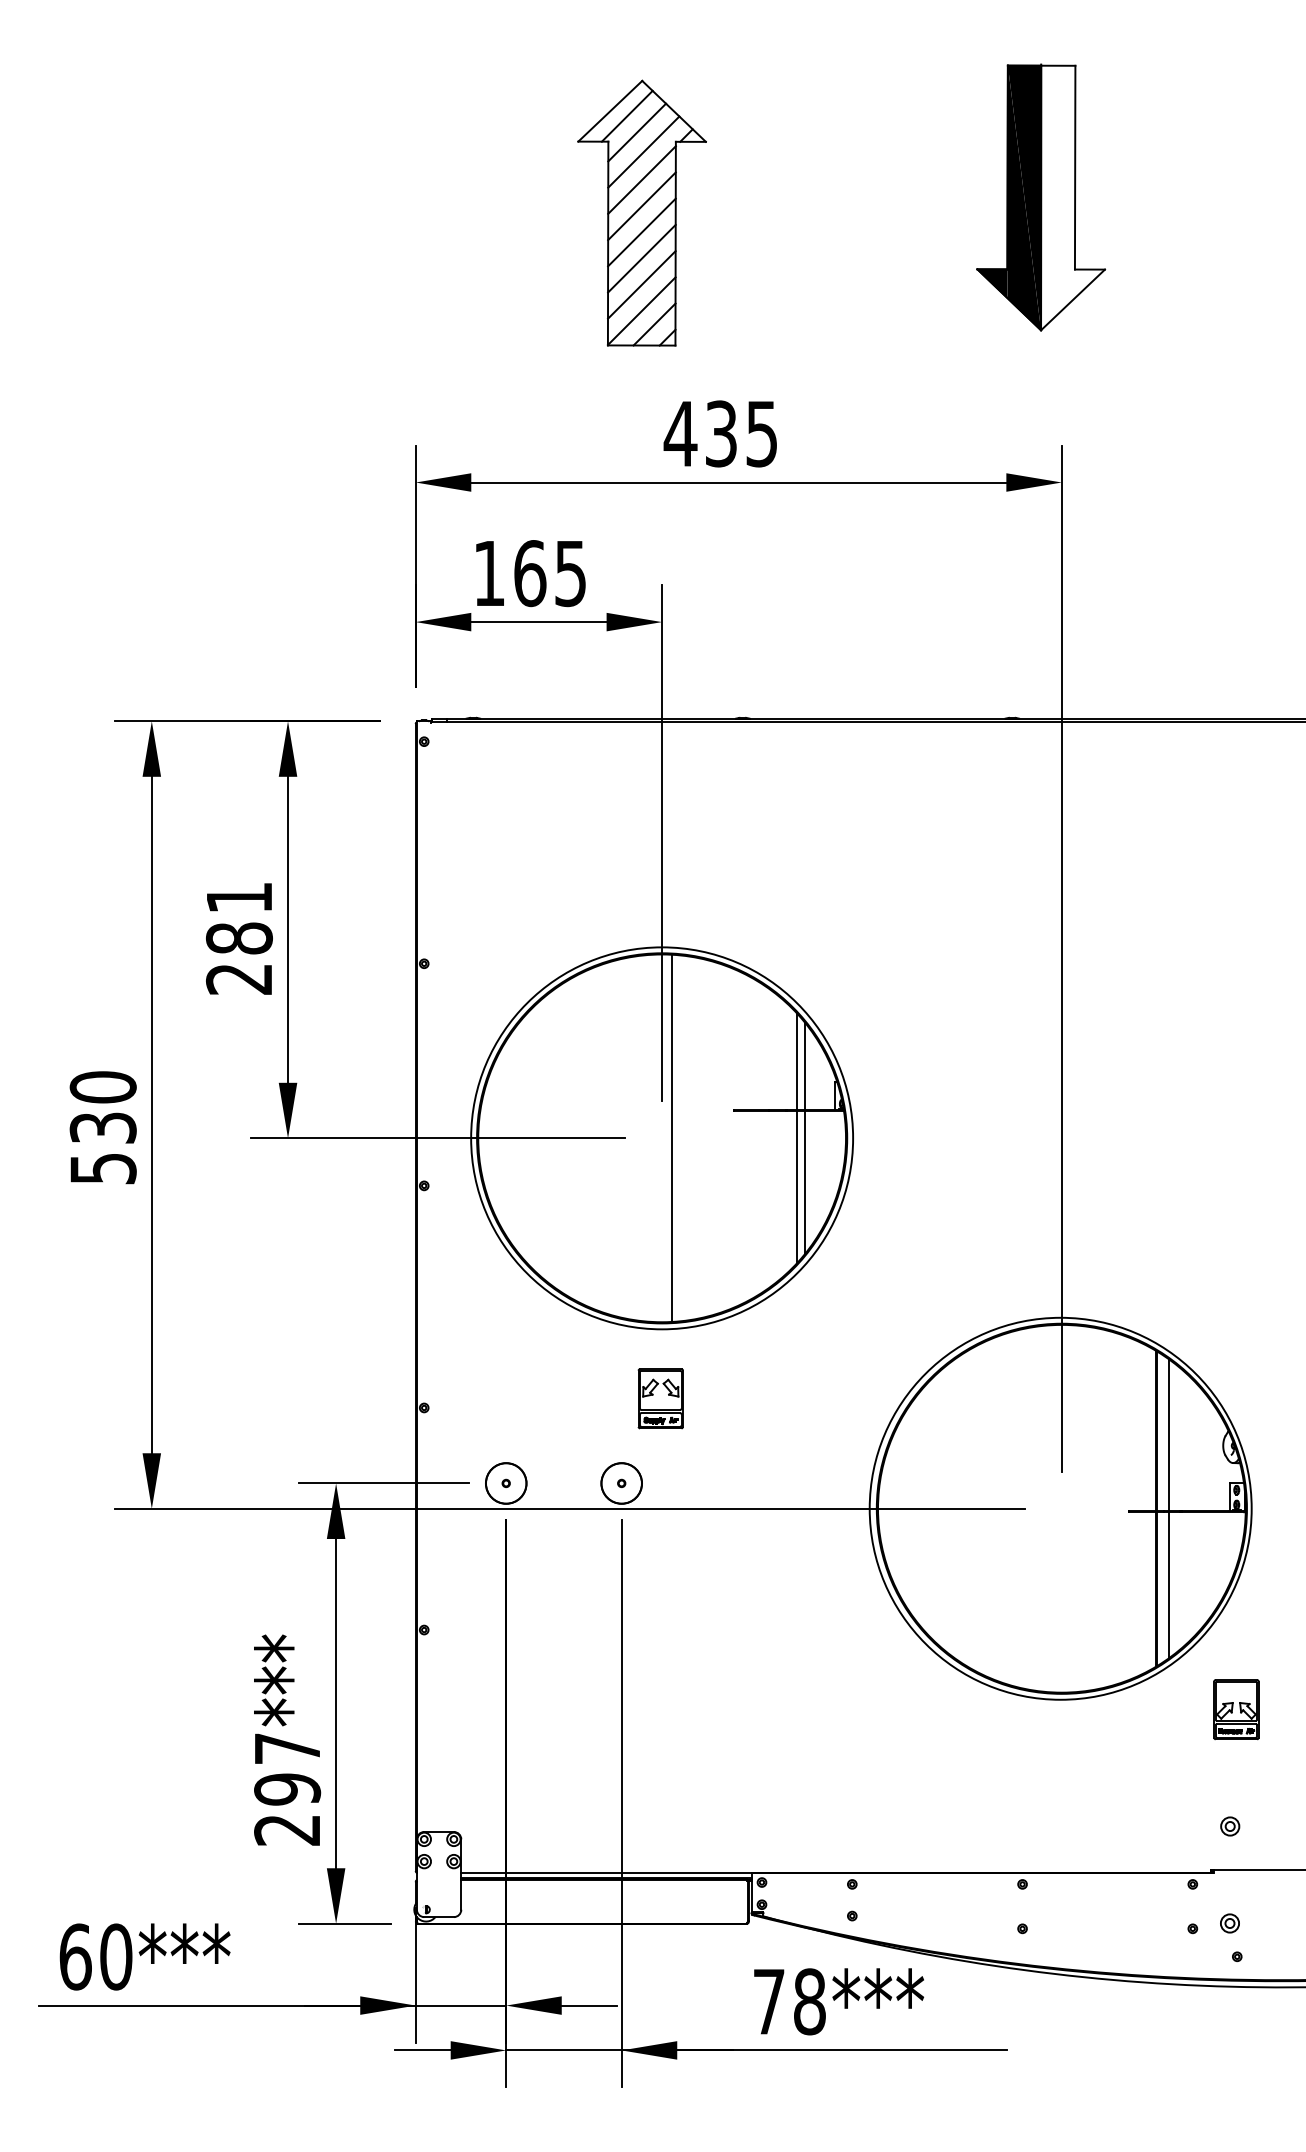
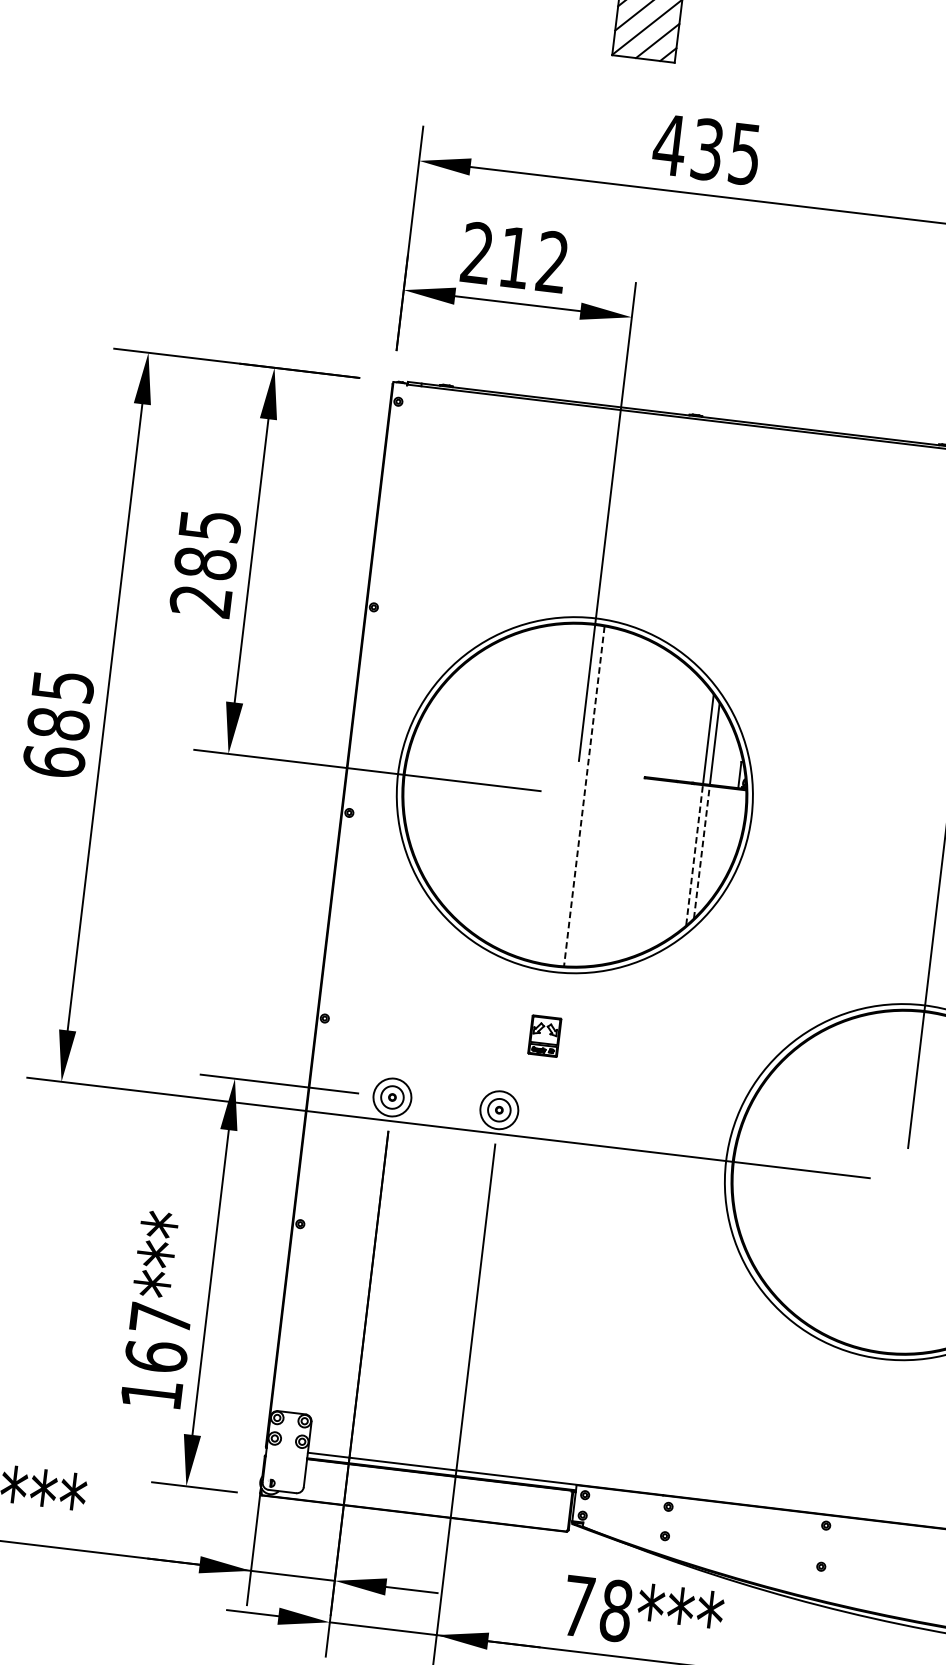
text: (529, 573) -> (514, 257), 165 -> 212
text: (239, 898) -> (210, 526), 281 -> 285
text: (102, 1127) -> (57, 723), 530 -> 685
line: (672, 1138) -> (584, 796), solid -> dashed
line: (804, 1182) -> (701, 851), solid -> dashed
line: (797, 1186) -> (694, 854), solid -> dashed
part: (660, 1398) -> (544, 1035), size x0.7
circle: (506, 1483) -> (392, 1097), size x0.6
circle: (621, 1483) -> (499, 1110), size x0.6
text: (287, 1809) -> (153, 1375), 297*** -> 167***

